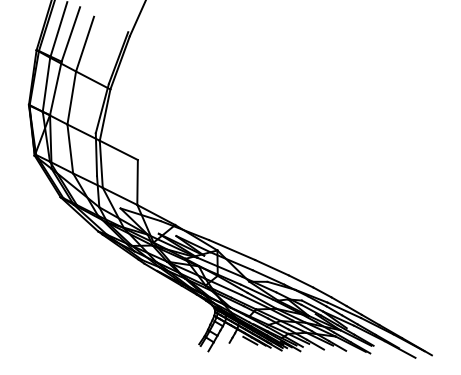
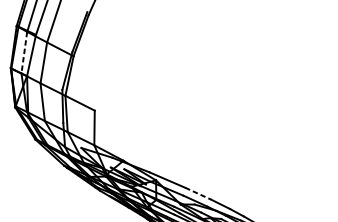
line: (46, 85) -> (24, 53), solid -> dashed
line: (272, 267) -> (198, 193), solid -> dashed

